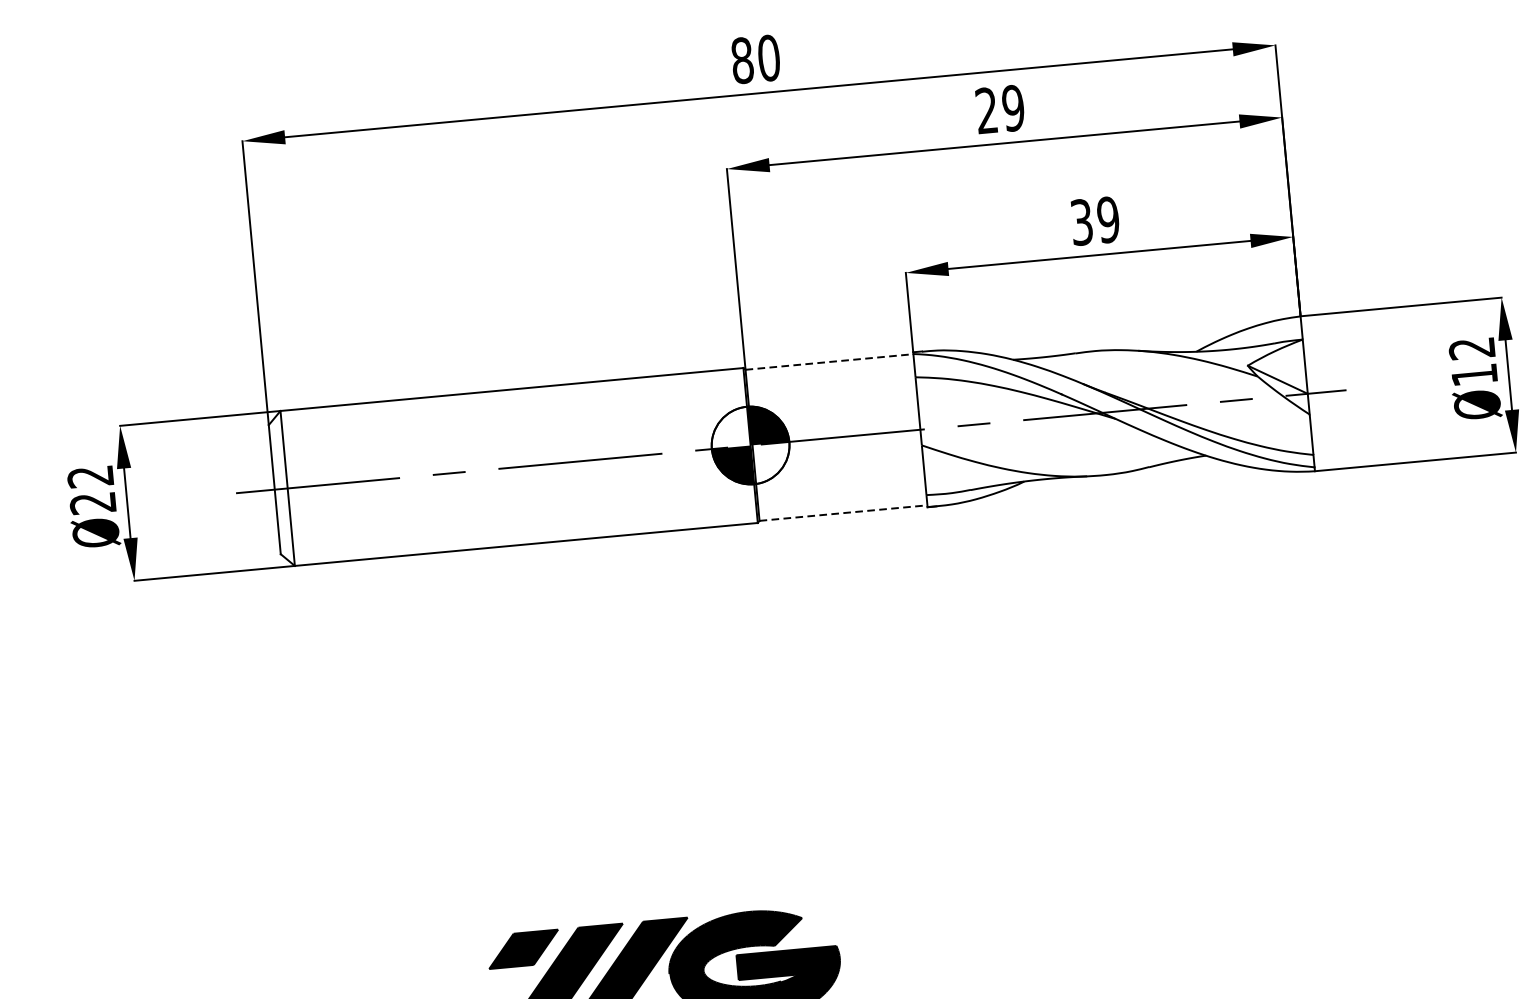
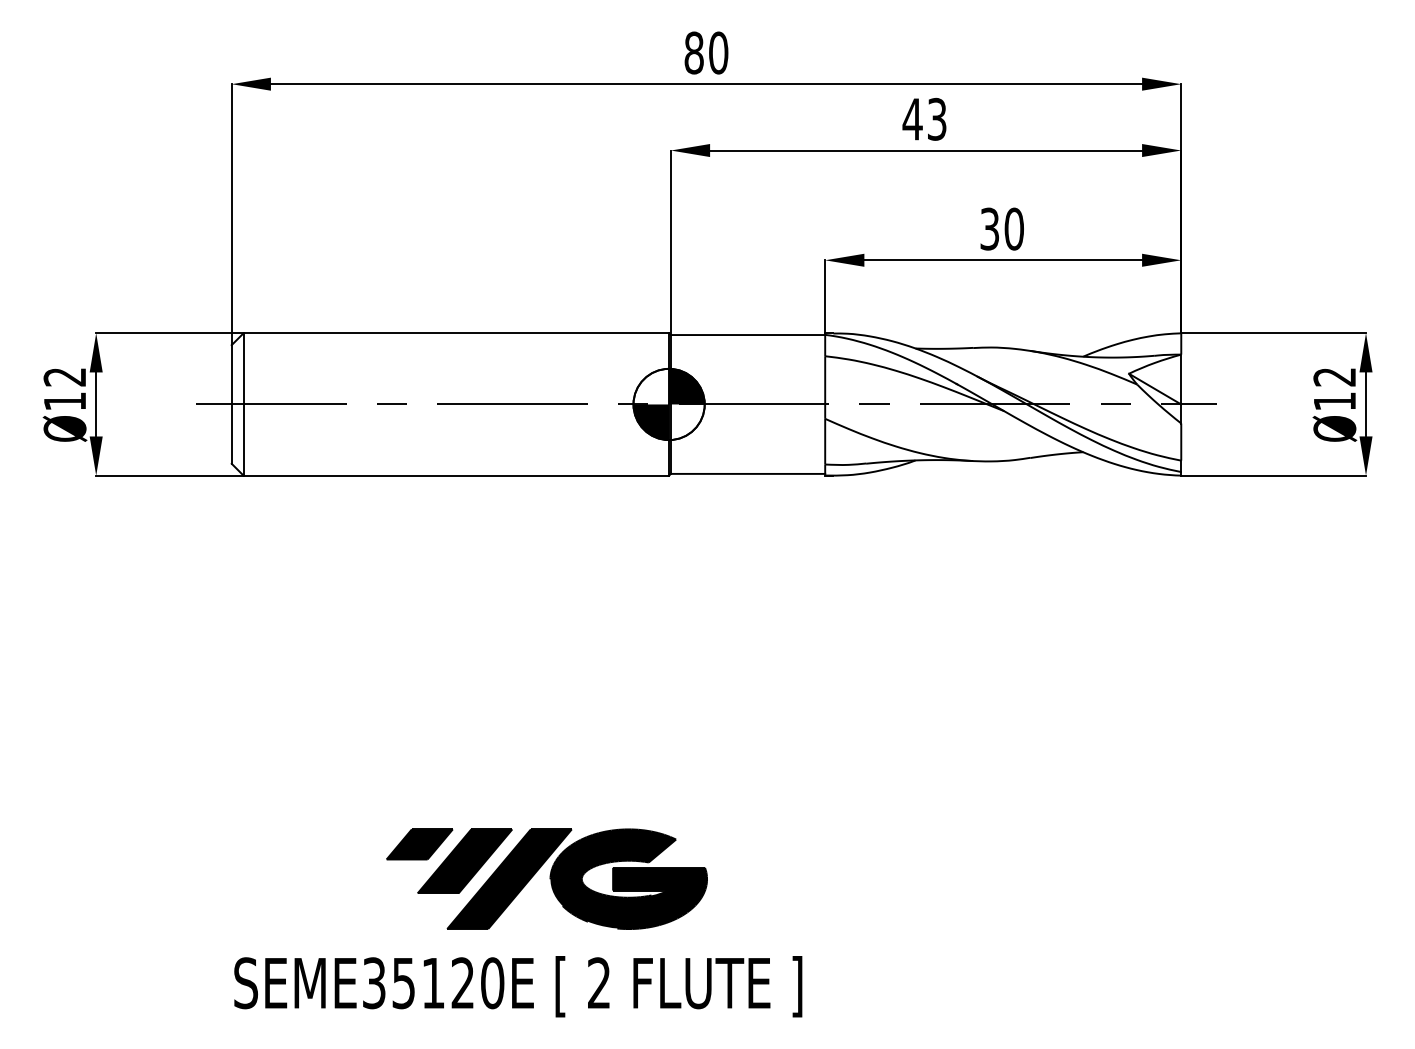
text: (999, 108) -> (924, 118), 29 -> 43
text: (1107, 219) -> (1013, 228), 39 -> 30
line: (830, 362) -> (748, 335), dashed -> solid
text: (92, 503) -> (64, 401), Ø22 -> Ø12
line: (843, 512) -> (748, 473), dashed -> solid

